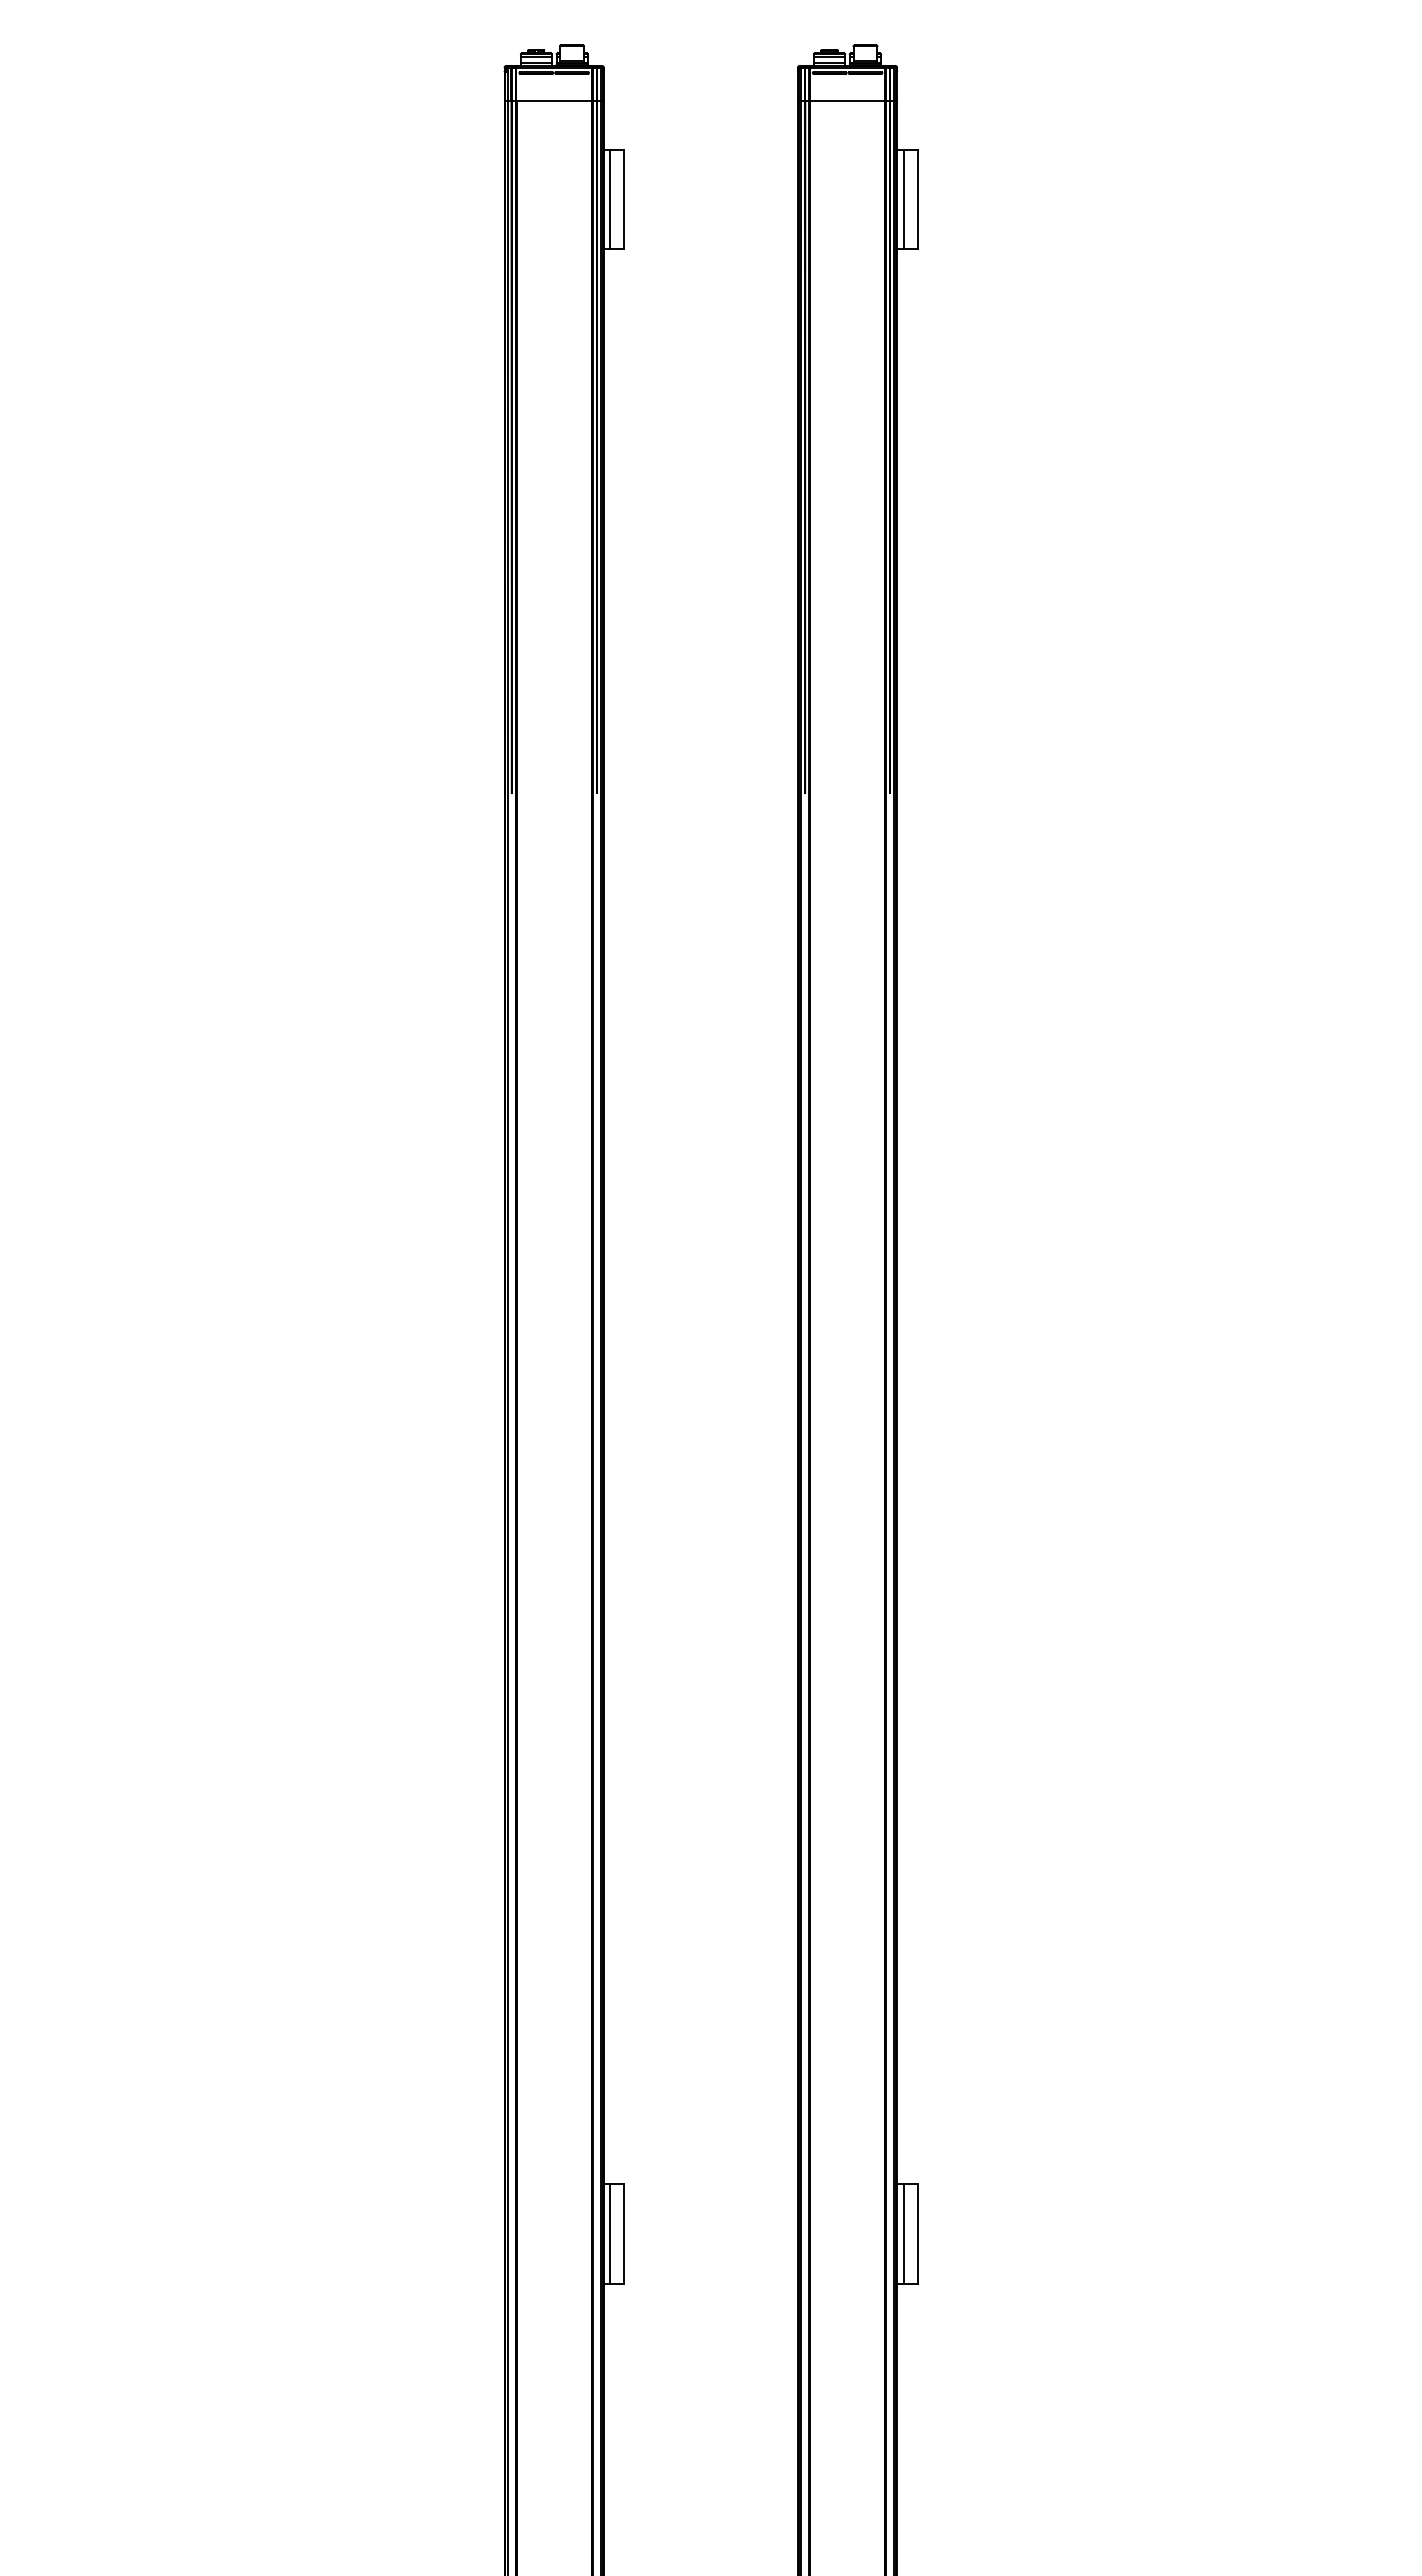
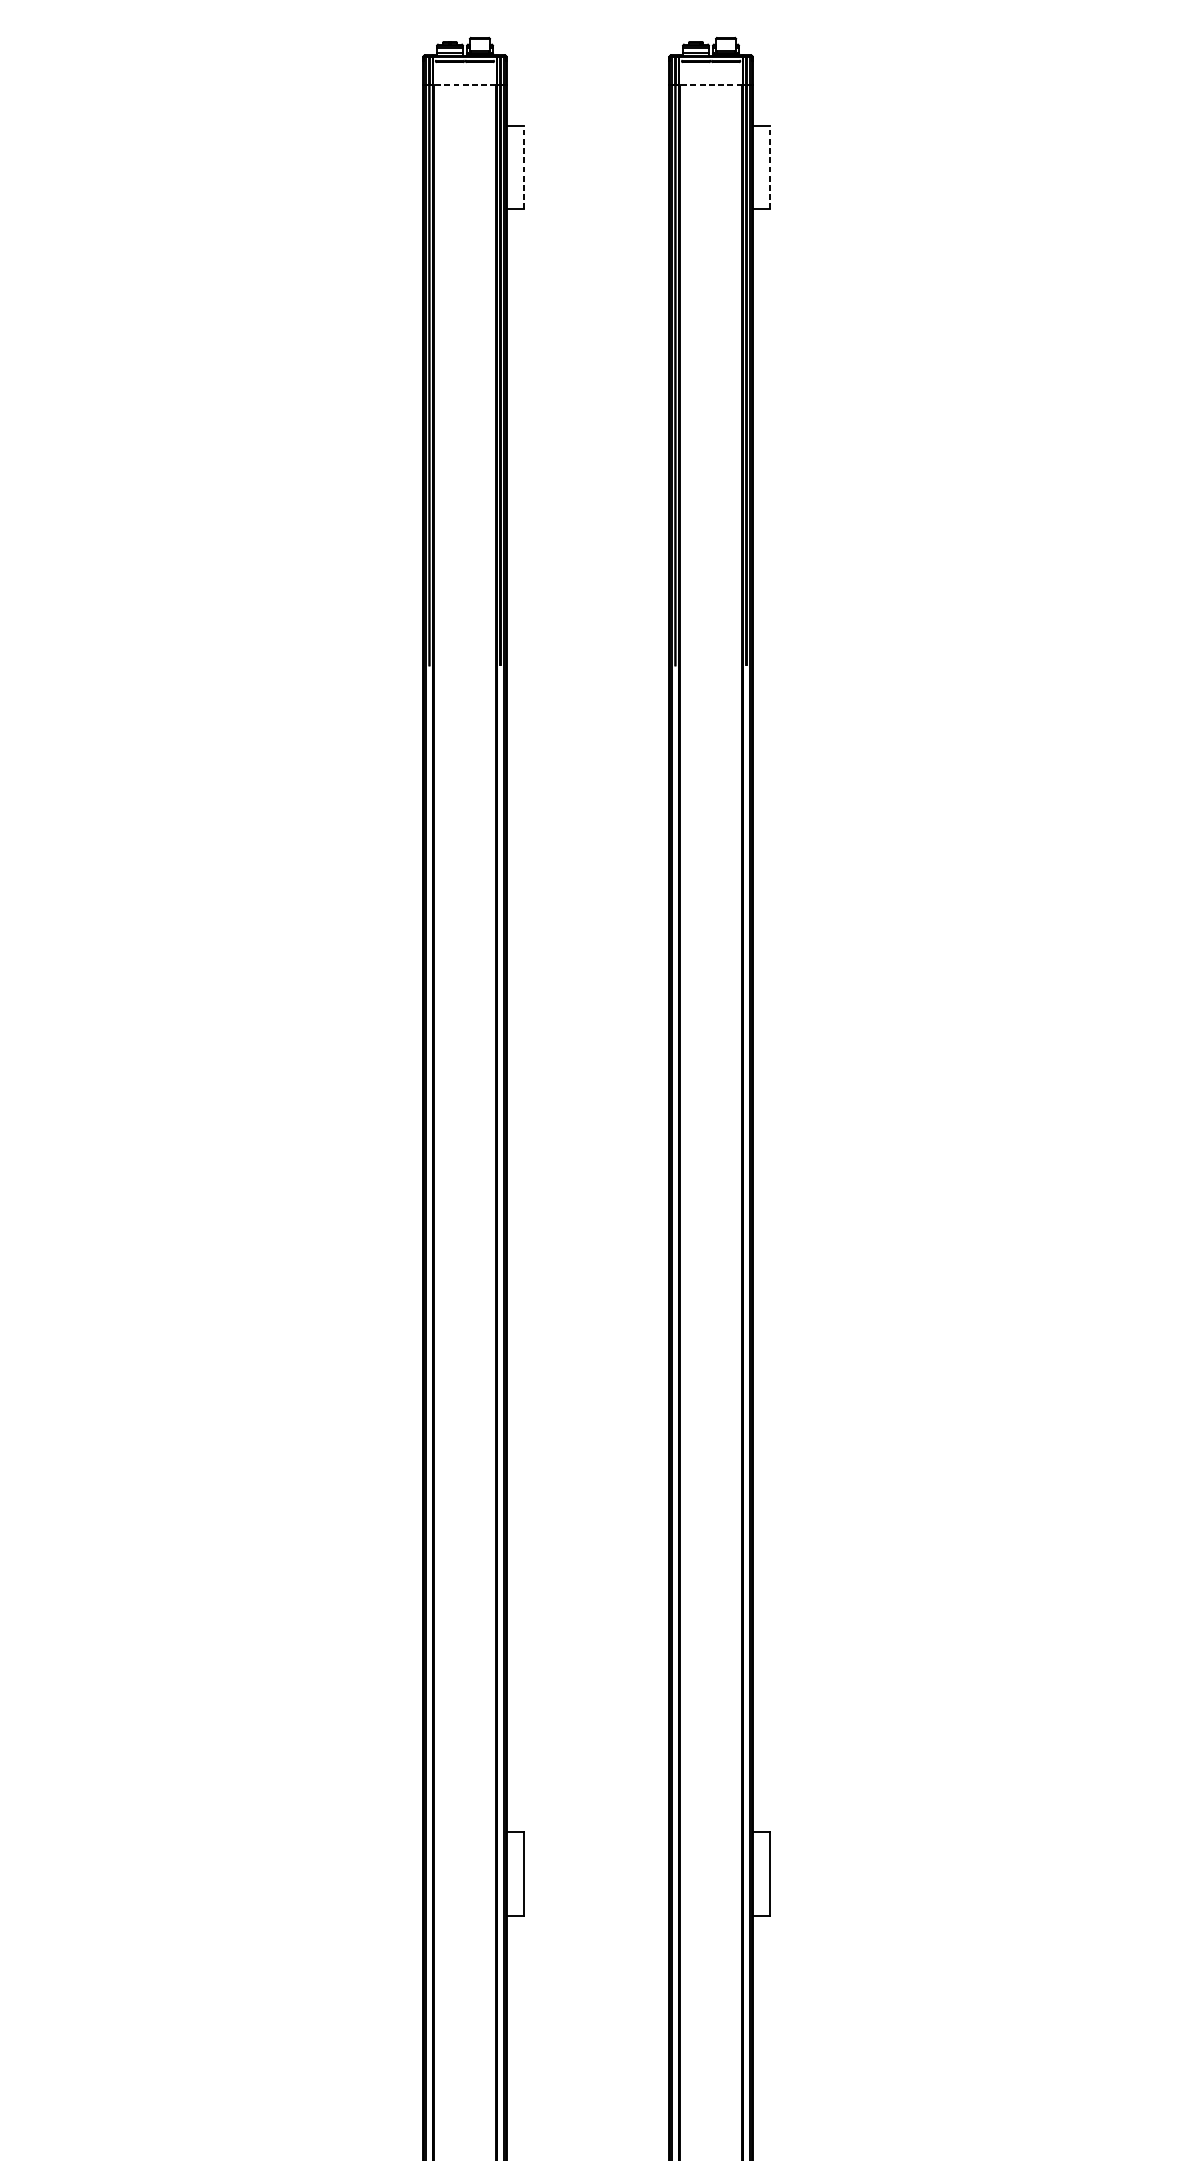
line: (553, 100) -> (464, 84), solid -> dashed
line: (847, 100) -> (710, 84), solid -> dashed
line: (610, 199) -> (512, 167), removed
line: (624, 199) -> (523, 167), solid -> dashed
line: (903, 199) -> (757, 167), removed
line: (917, 199) -> (769, 167), solid -> dashed
line: (610, 2233) -> (512, 1873), removed
line: (903, 2233) -> (757, 1873), removed

